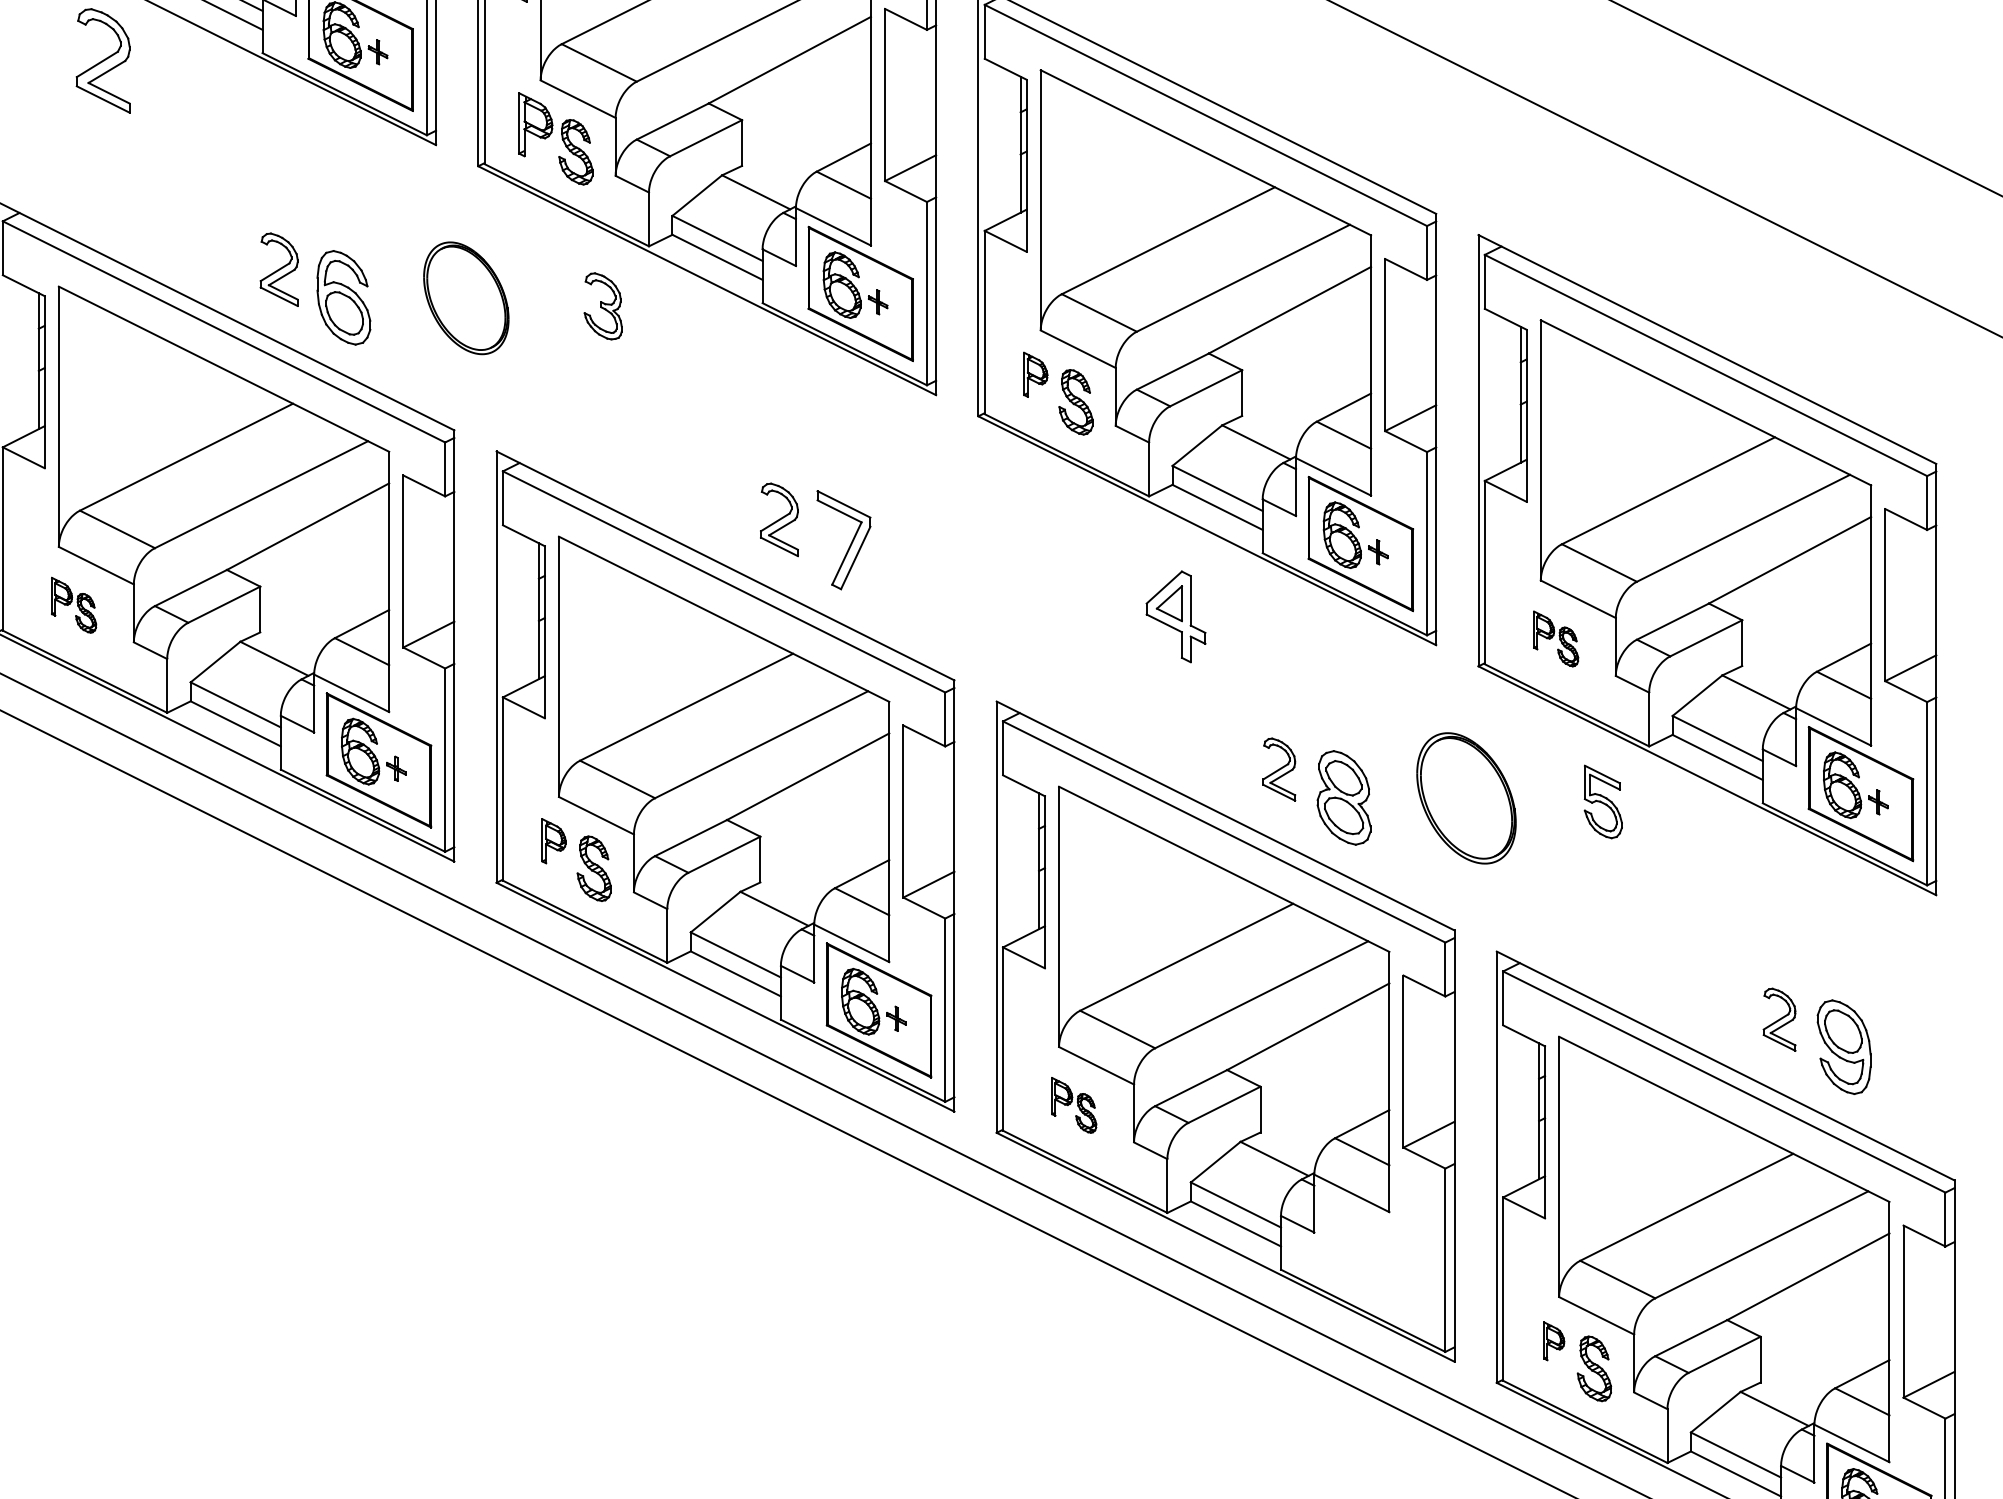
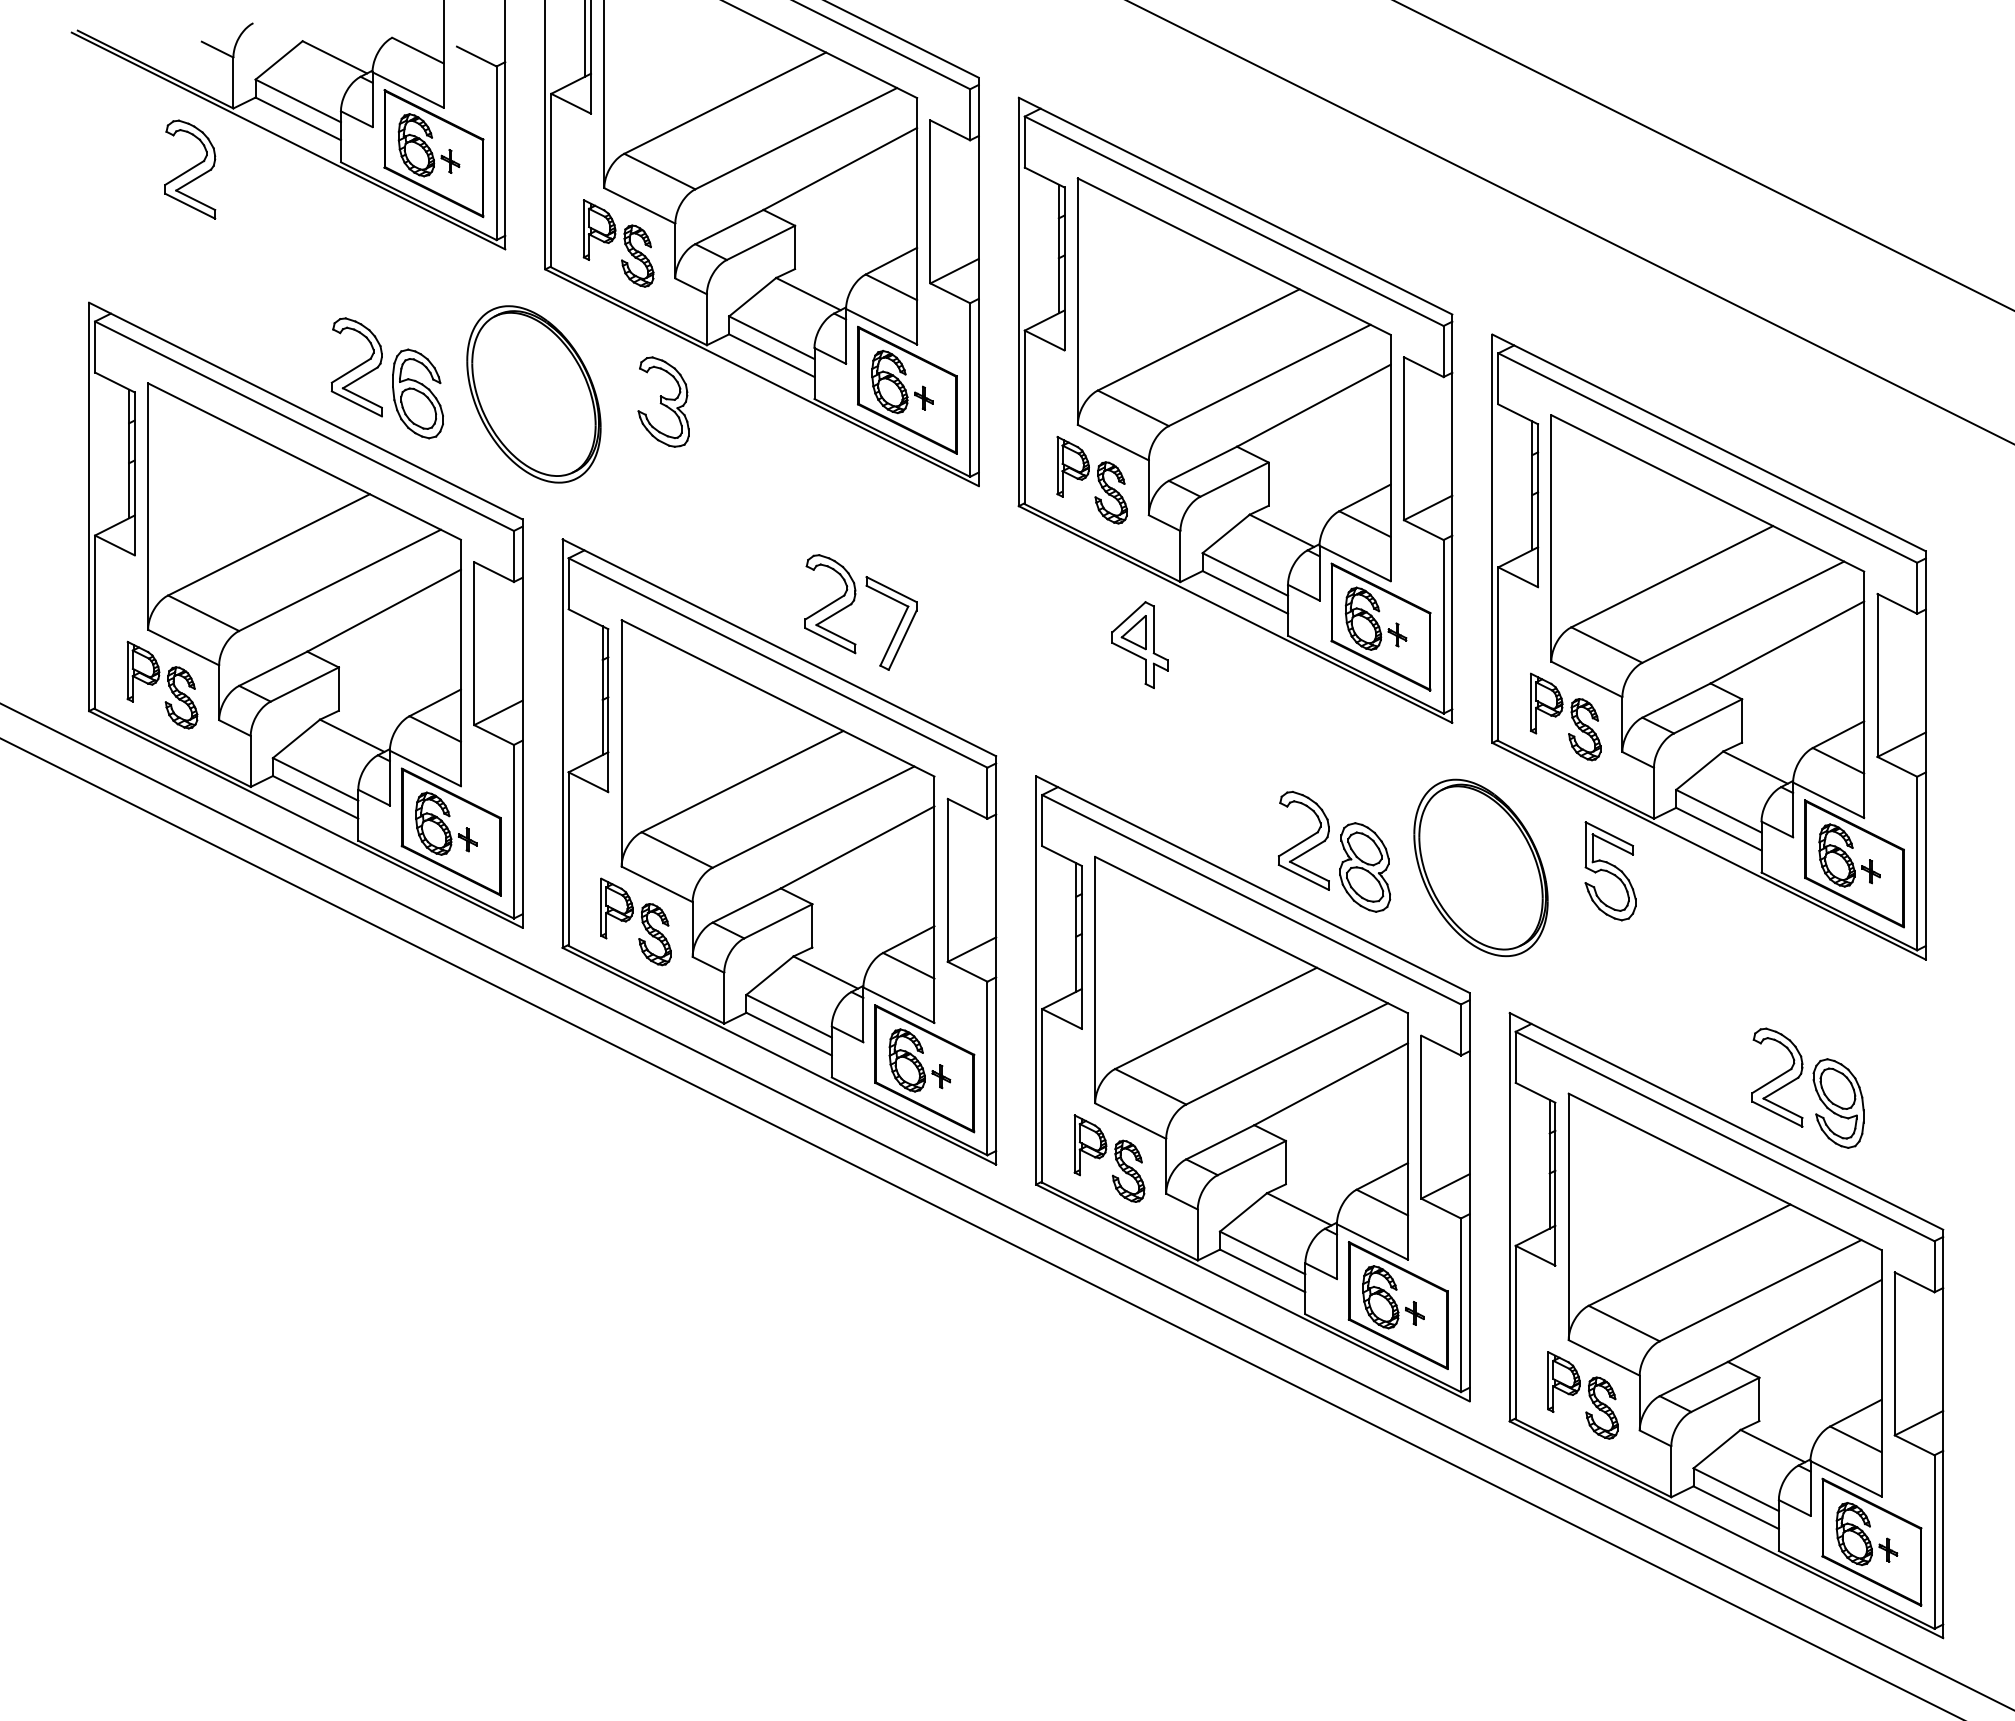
part: (278, 269) -> (356, 367), size x1.43
part: (465, 298) -> (533, 394), size x1.67
part: (603, 305) -> (663, 401), size x1.43
part: (1035, 374) -> (1072, 466), size x1.43
part: (779, 520) -> (830, 604), size x1.43
part: (74, 604) -> (162, 684), size x1.67
part: (1175, 616) -> (1139, 644), moved
part: (1555, 638) -> (1565, 716), size x1.67
part: (1279, 769) -> (1303, 840), size x1.67
part: (1465, 797) -> (1480, 867), size x1.43
part: (1603, 802) -> (1610, 871), size x1.43
part: (553, 841) -> (616, 908), size x1.43
part: (1779, 1019) -> (1777, 1077), size x1.67
part: (1074, 1105) -> (1109, 1158), size x1.67
part: (1378, 1260) -> (1397, 1305), added
part: (1553, 1340) -> (1563, 1381), size x1.67

